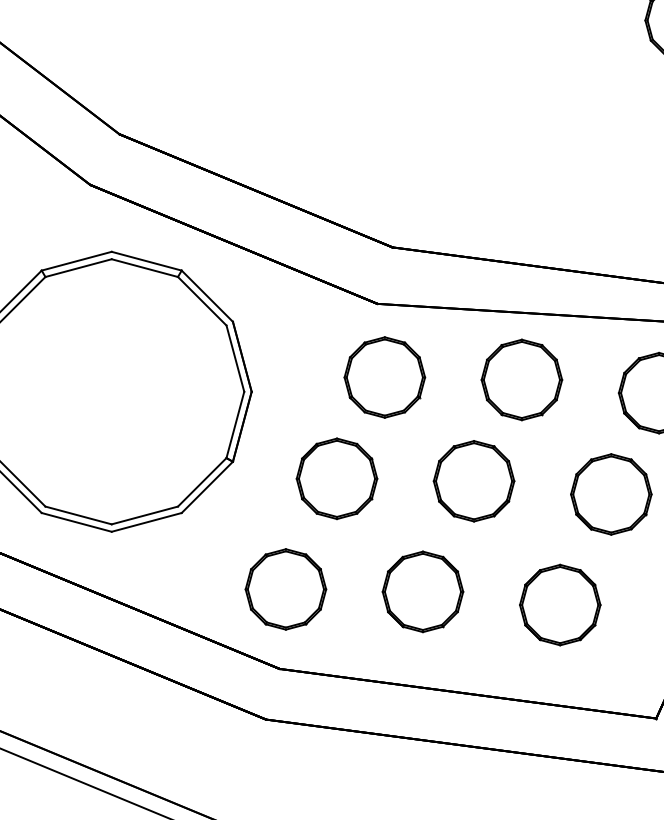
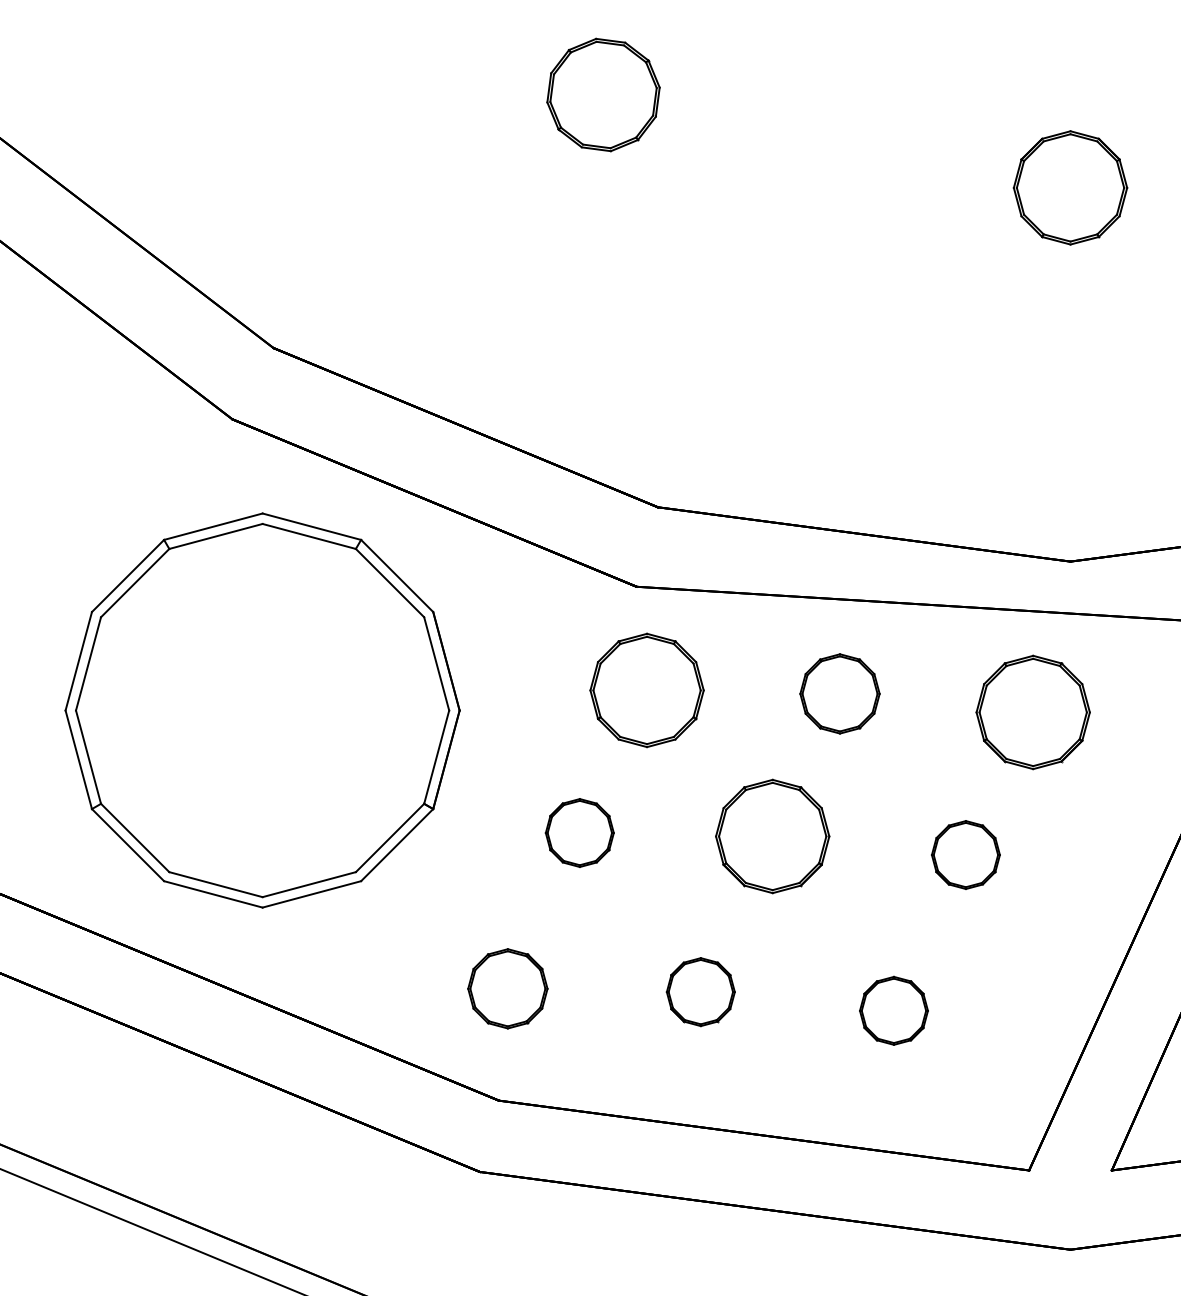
part: (521, 379) -> (839, 693), size x0.7
part: (336, 478) -> (579, 832), size x0.6
part: (611, 494) -> (965, 854), size x0.6
part: (285, 589) -> (507, 988), size x0.7
part: (422, 591) -> (700, 991), size x0.6
part: (559, 604) -> (893, 1010), size x0.6

